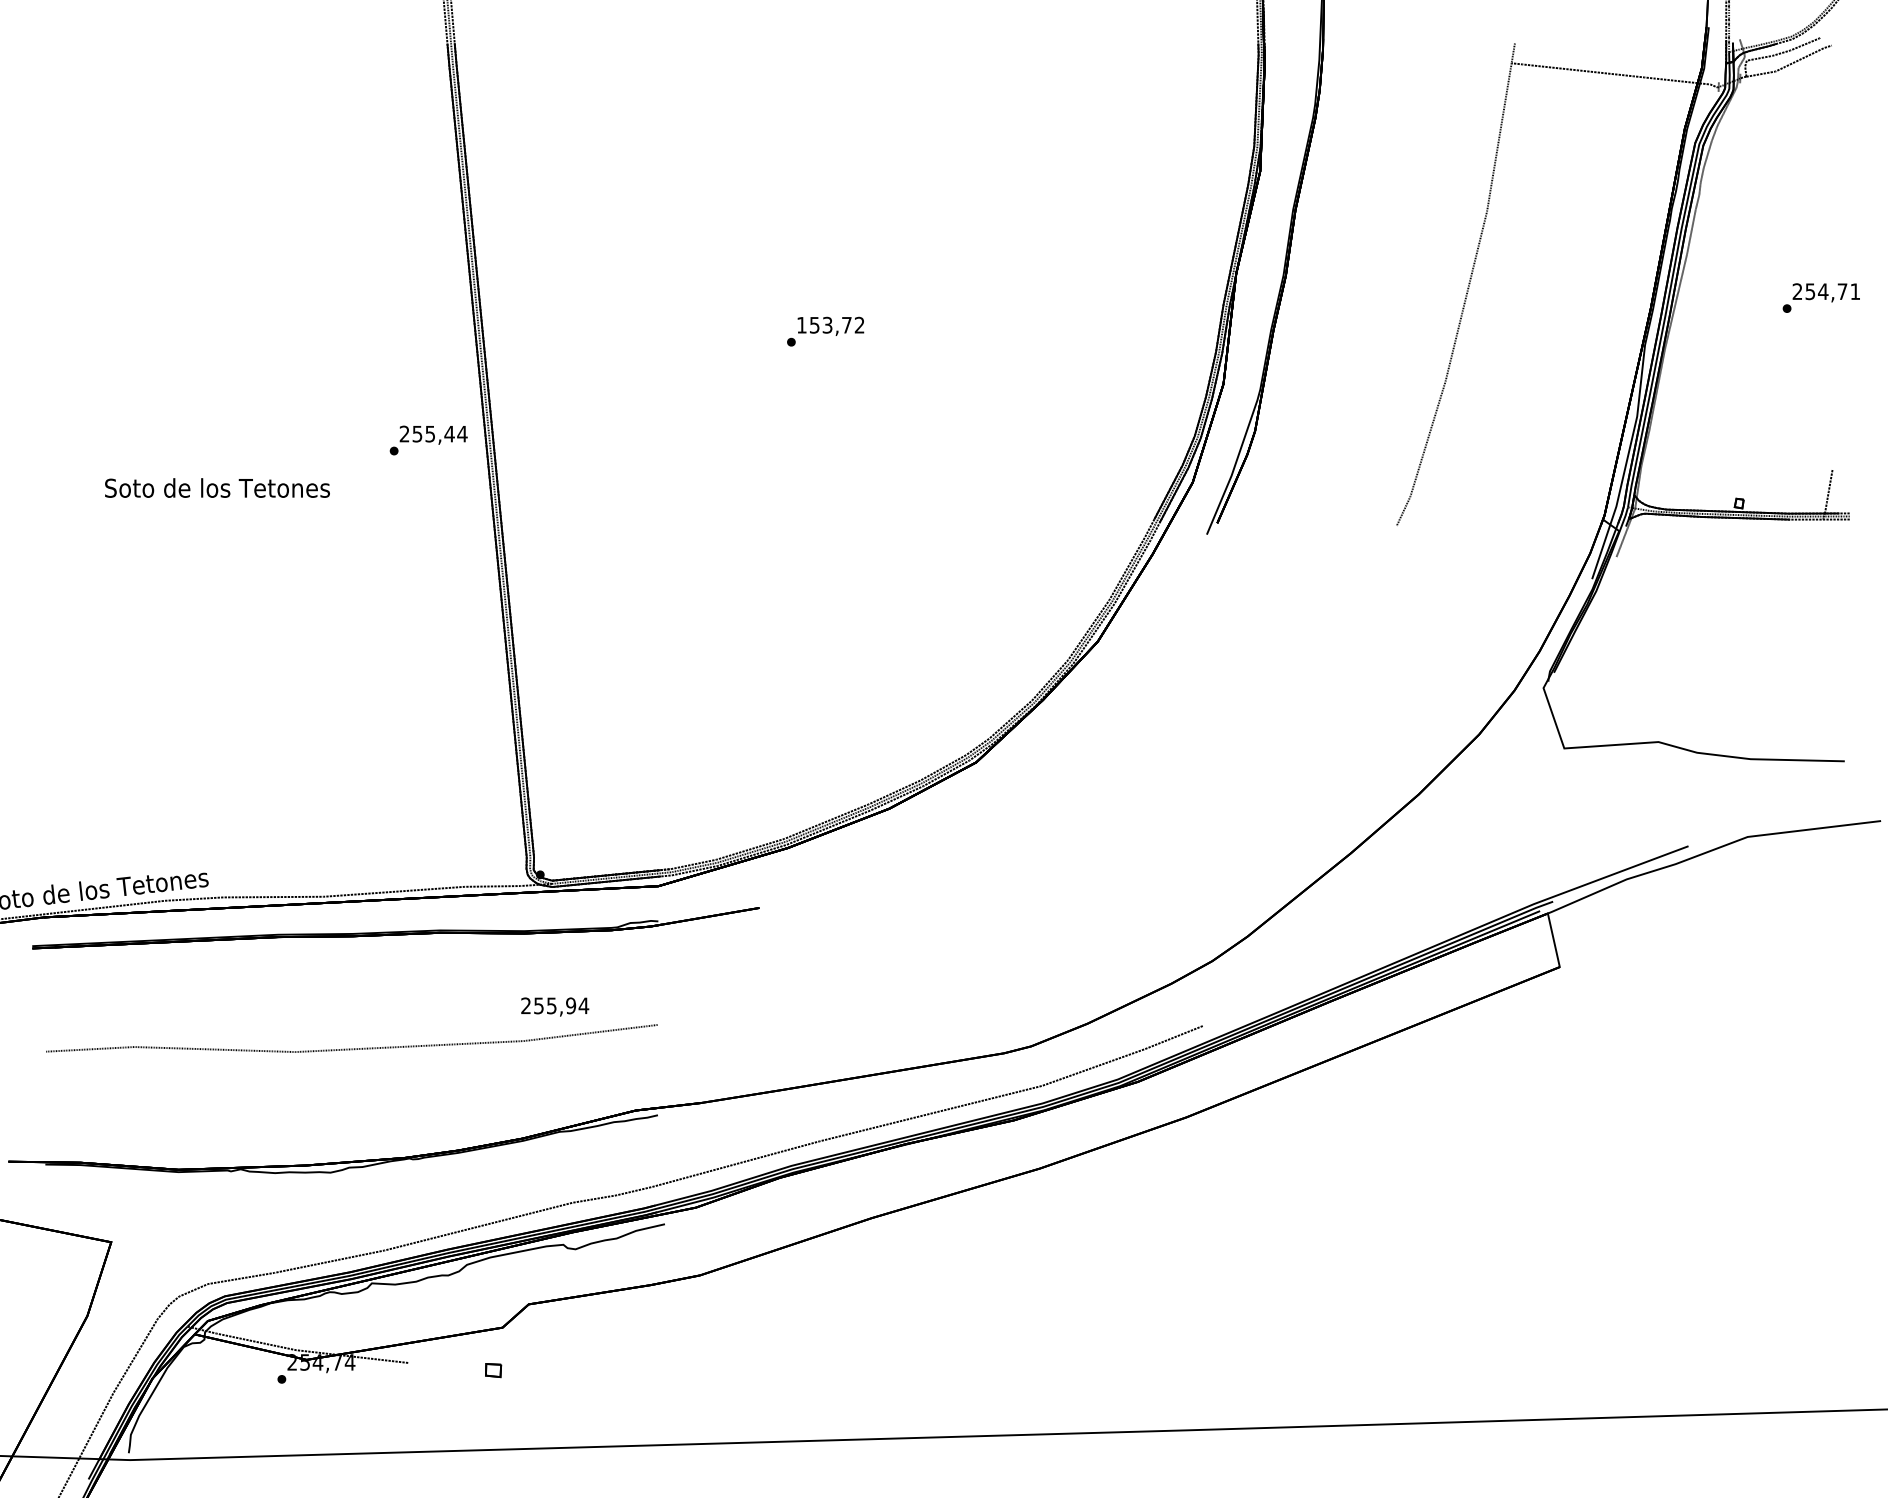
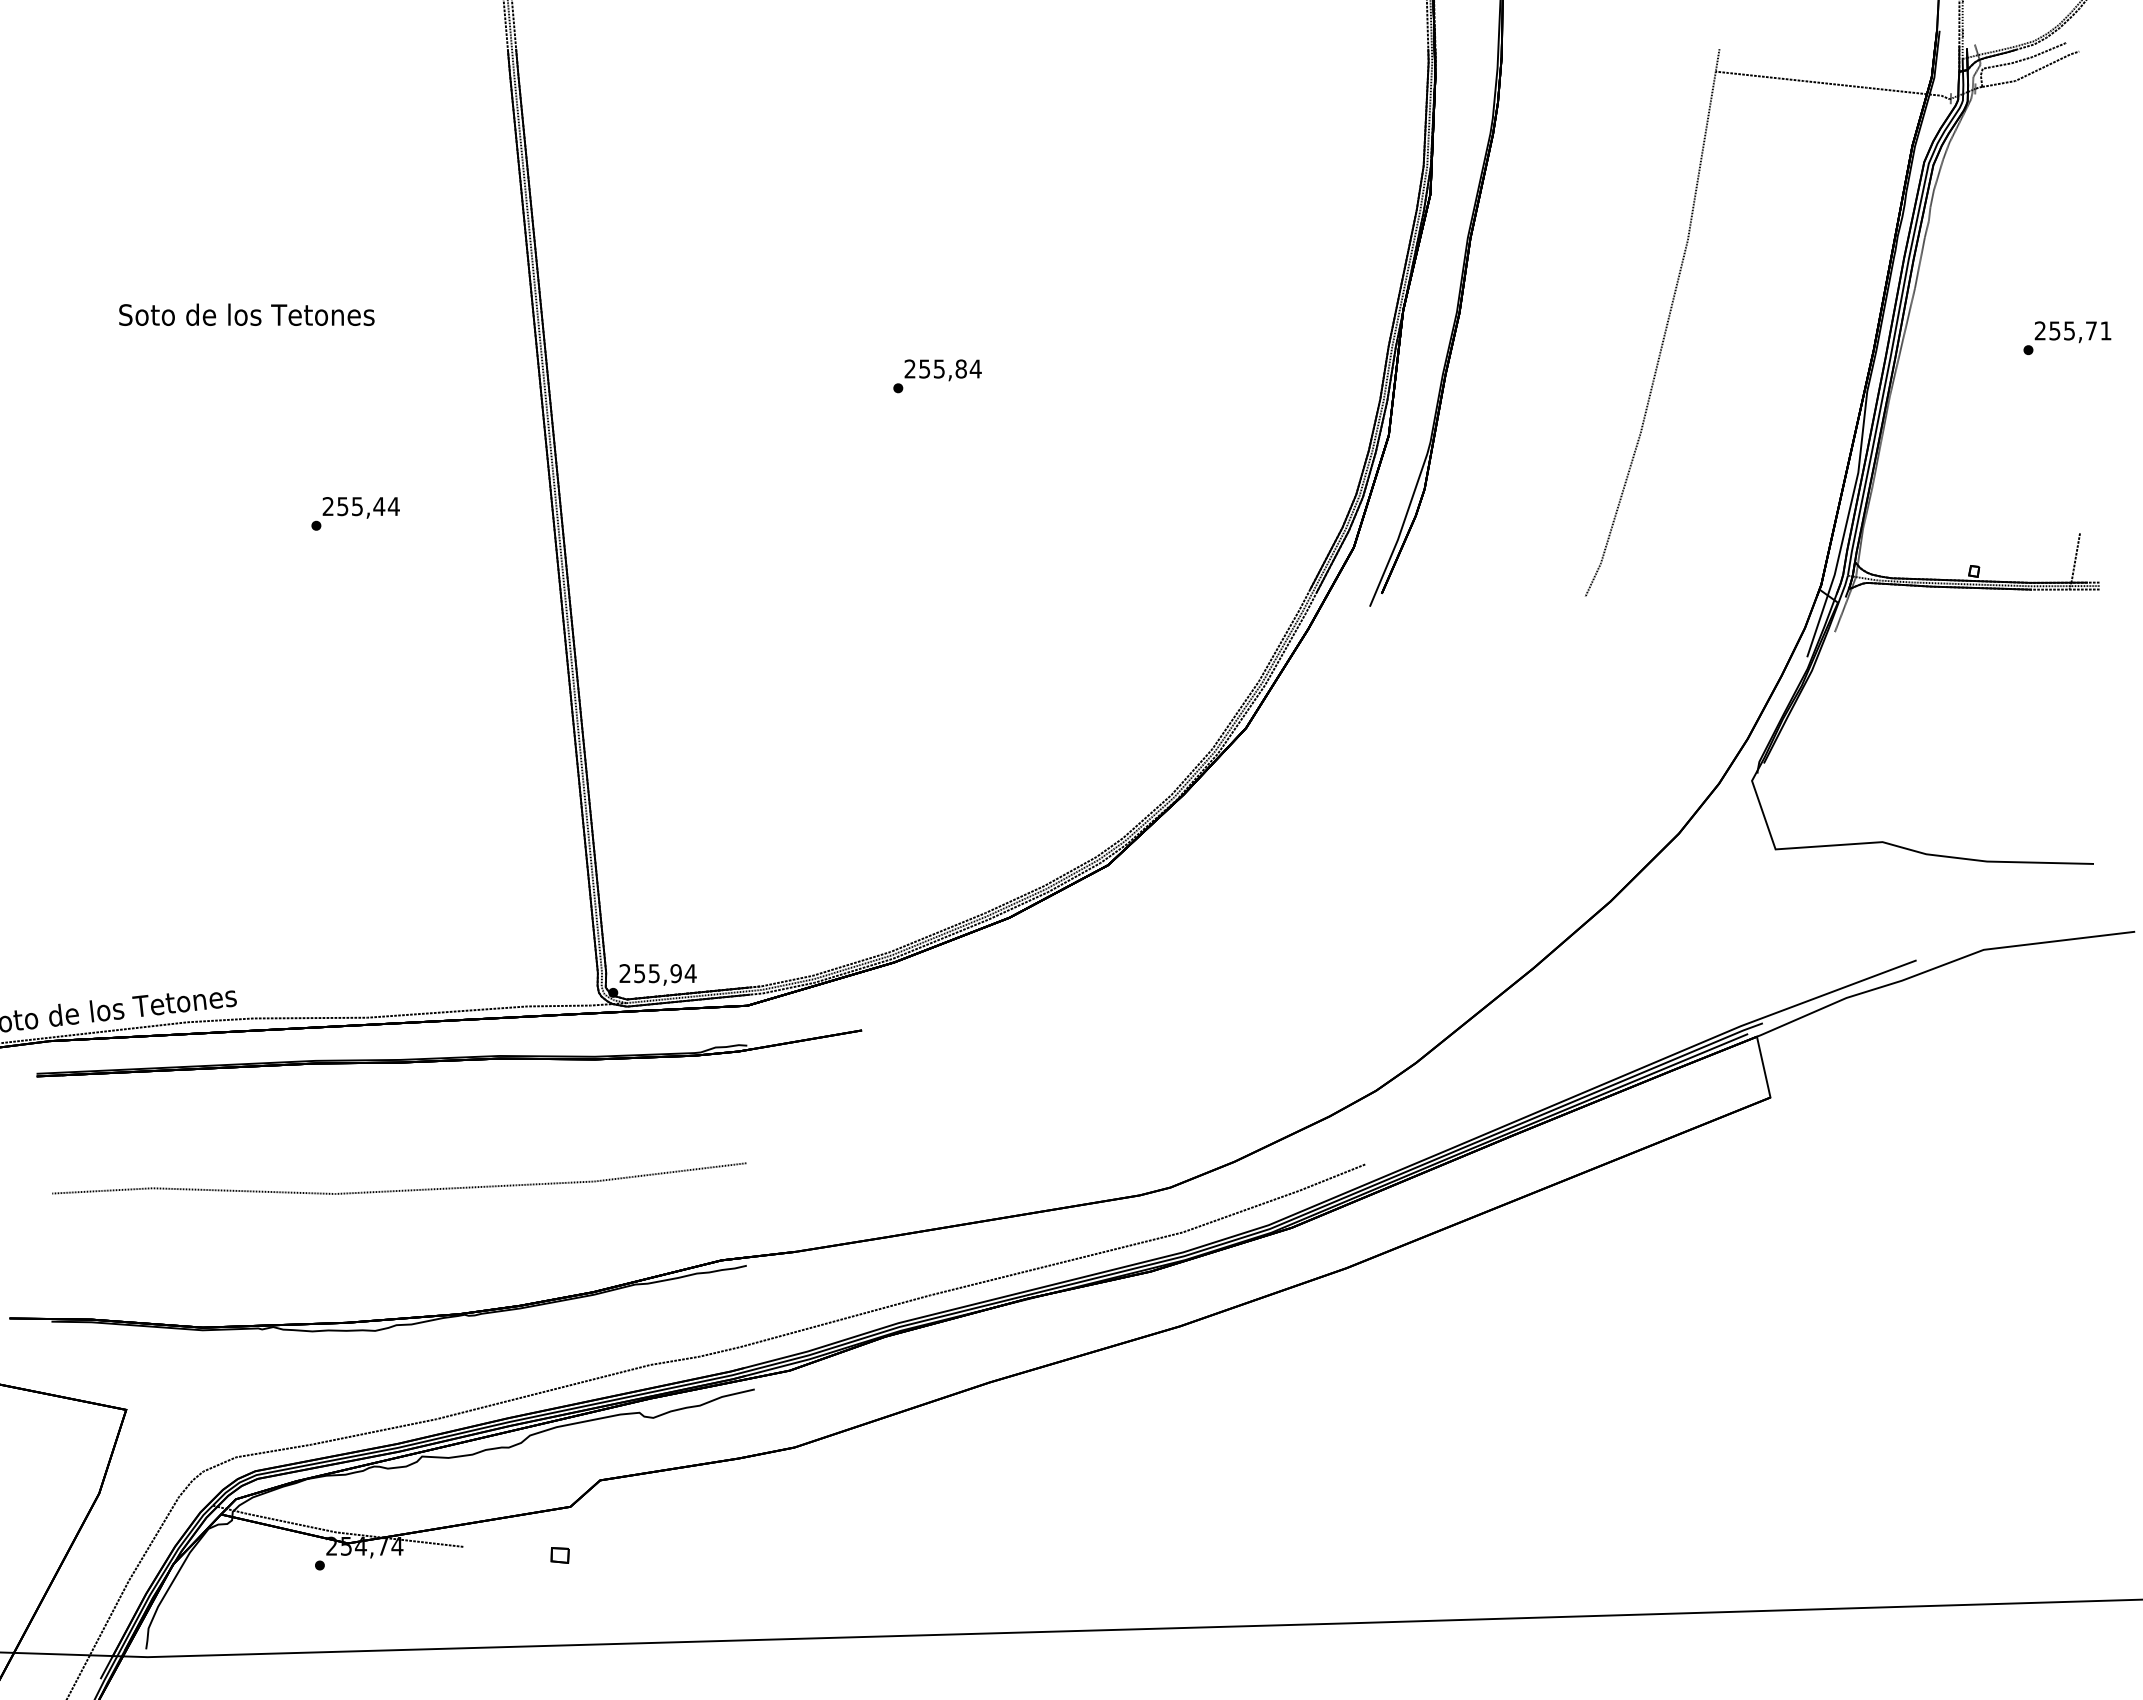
text: (1823, 291) -> (2069, 330), 254,71 -> 255,71
text: (830, 324) -> (942, 368), 153,72 -> 255,84
text: (428, 440) -> (355, 513), moved
text: (217, 487) -> (246, 314), moved
text: (554, 1006) -> (657, 974), moved

